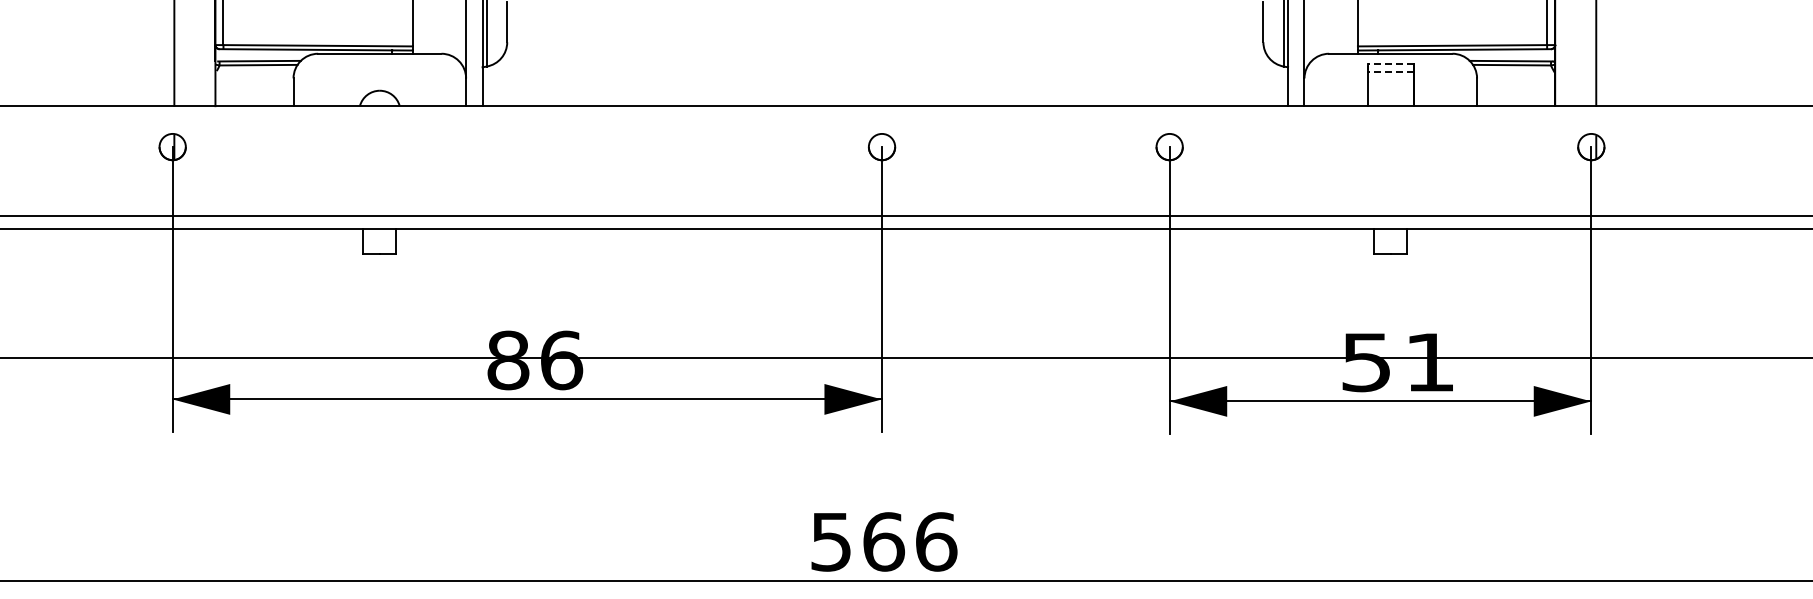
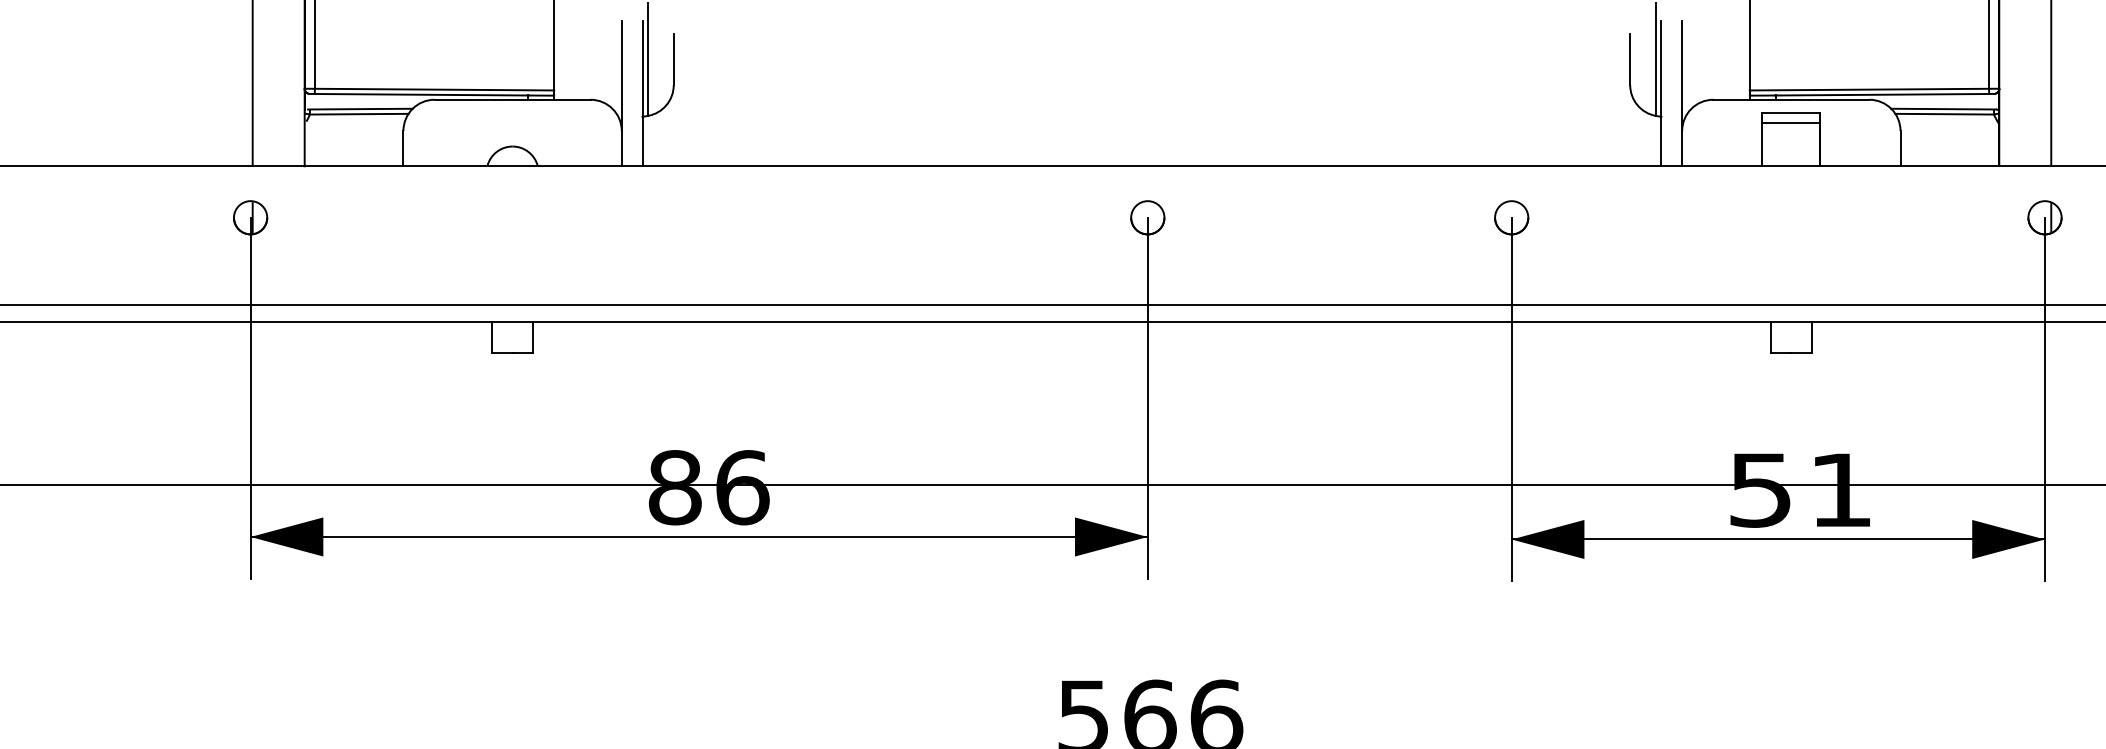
line: (1390, 64) -> (1790, 113), dashed -> solid
line: (1390, 72) -> (1790, 123), dashed -> solid

